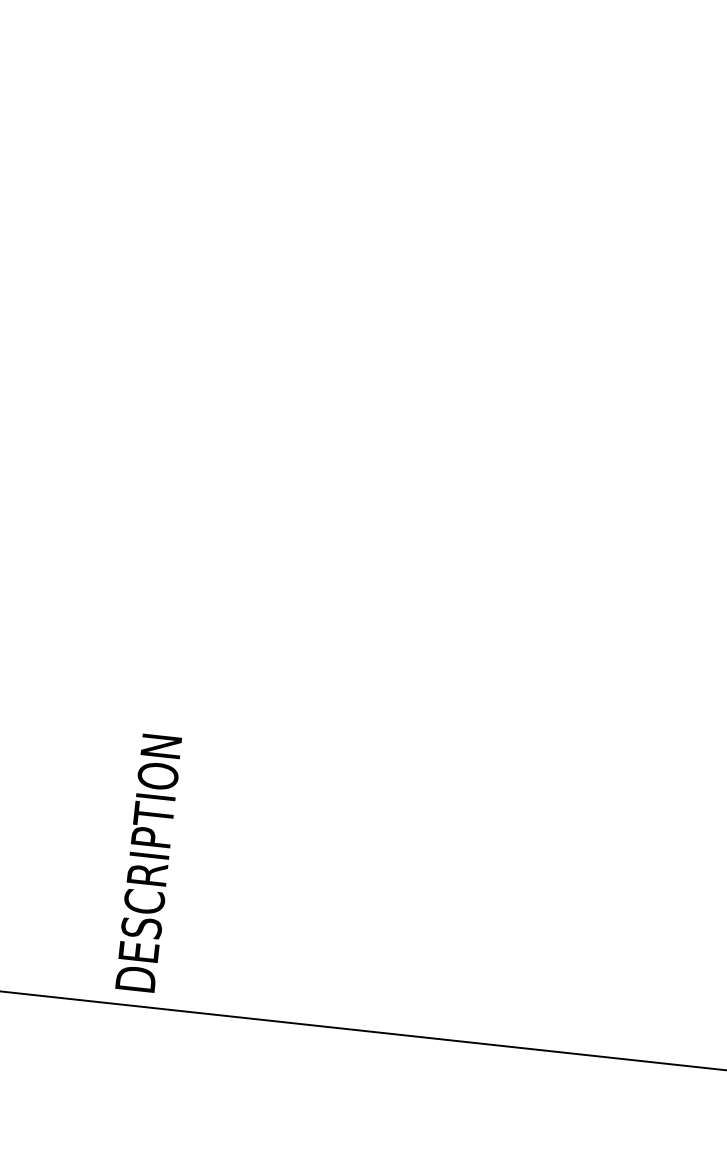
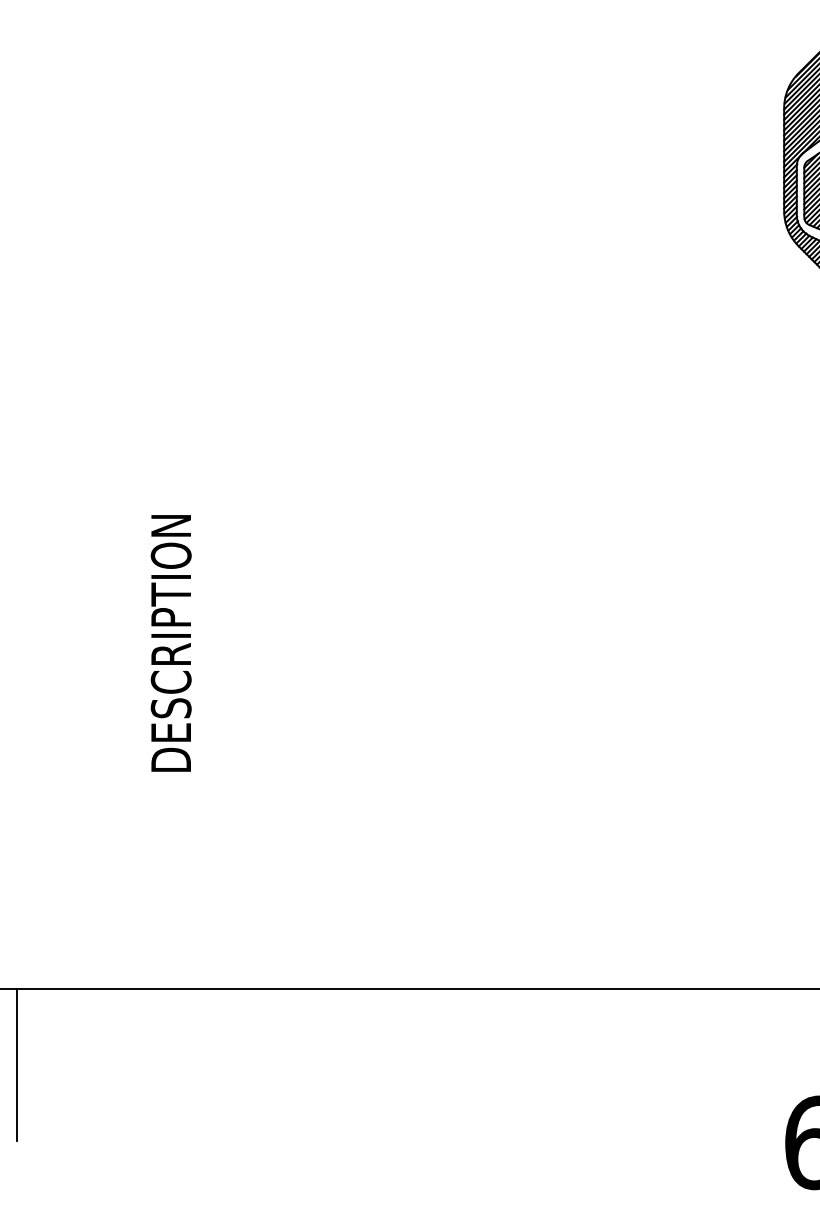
text: (147, 863) -> (170, 643), moved
line: (18, 1069) -> (16, 1064), added

